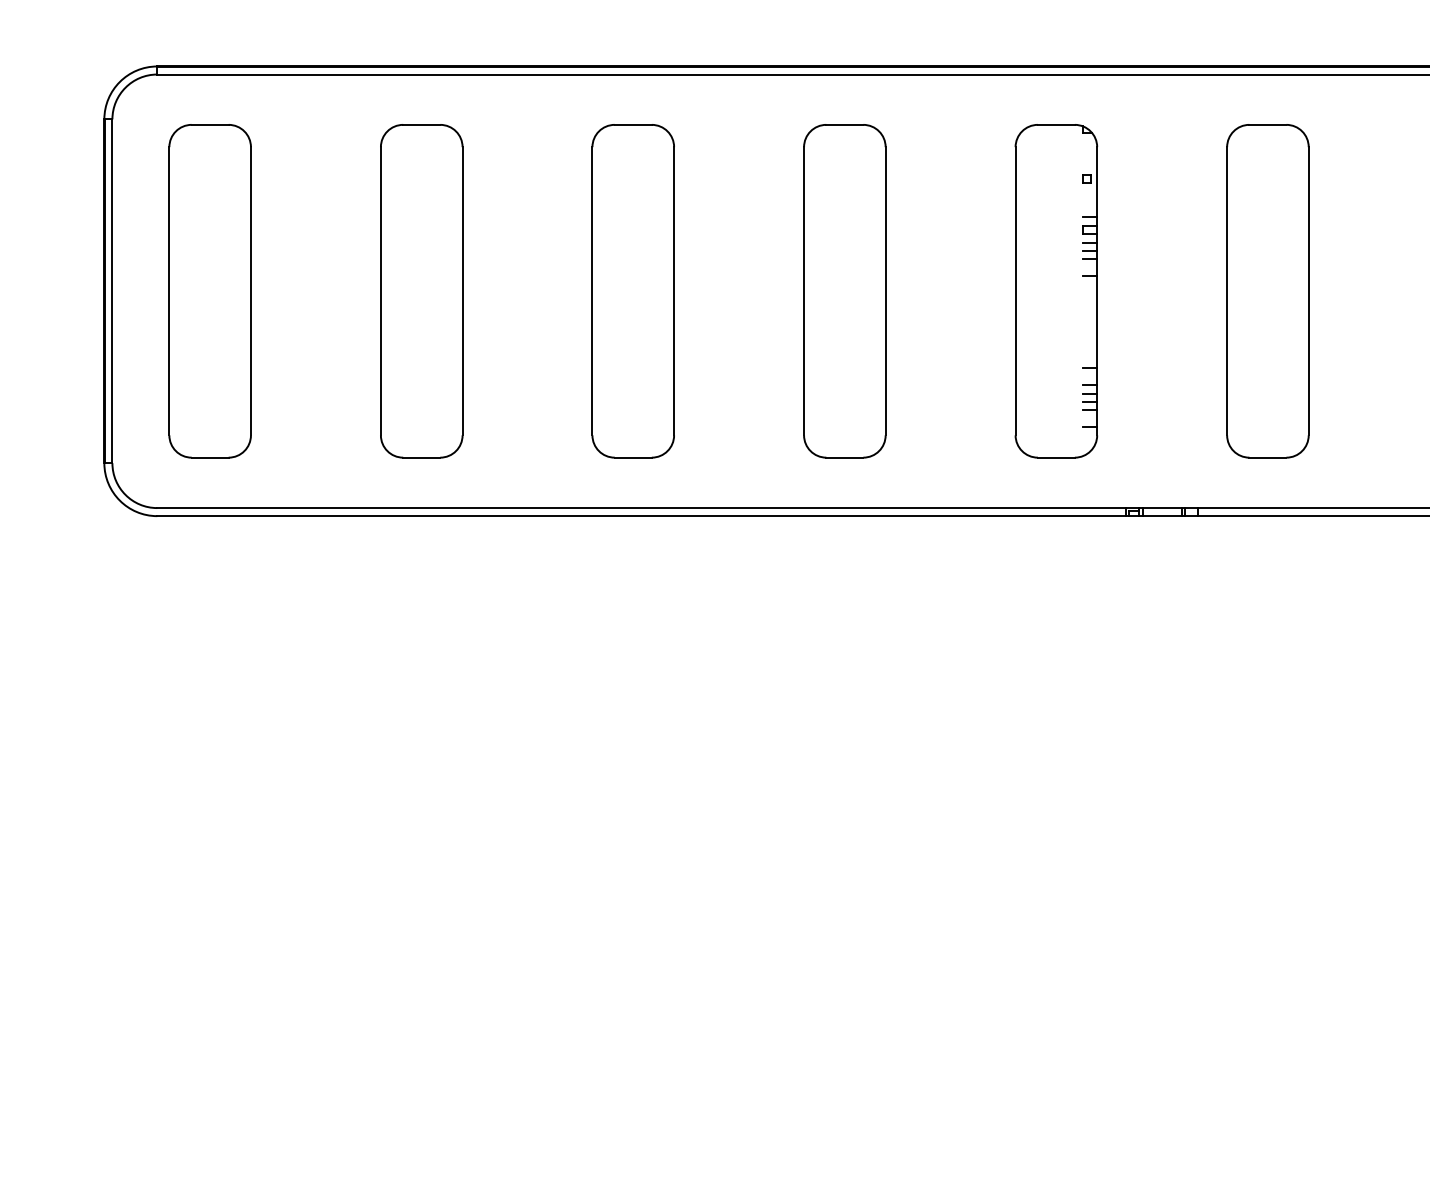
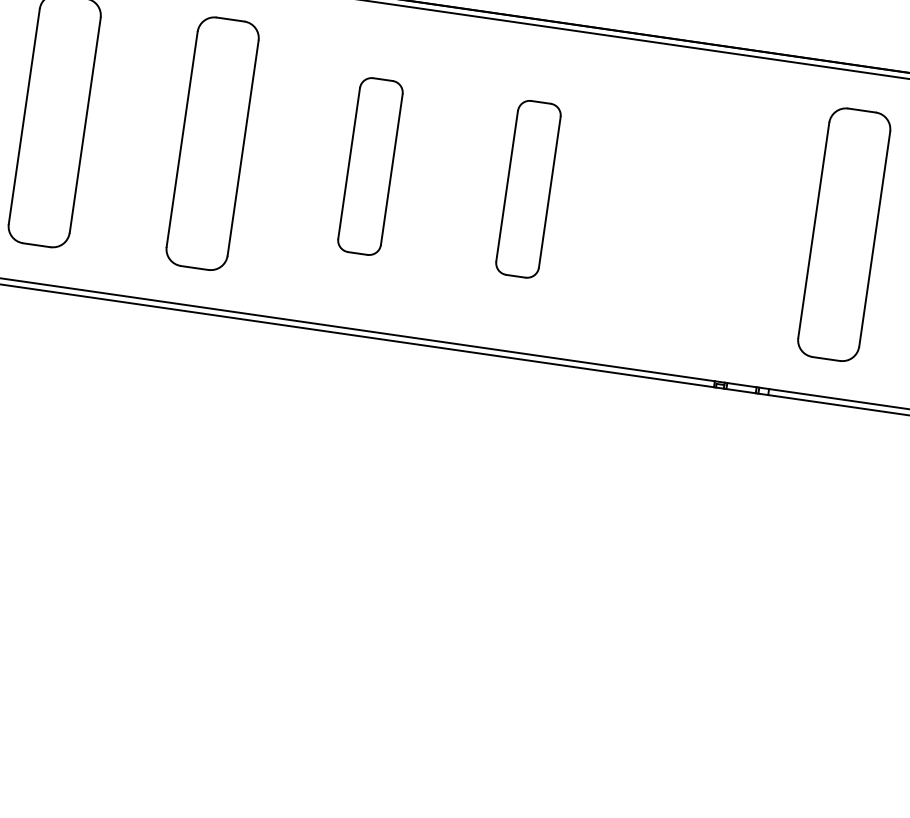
part: (632, 291) -> (369, 166), size x0.7
part: (844, 291) -> (528, 189), size x0.7
part: (1056, 291) -> (686, 212), removed

